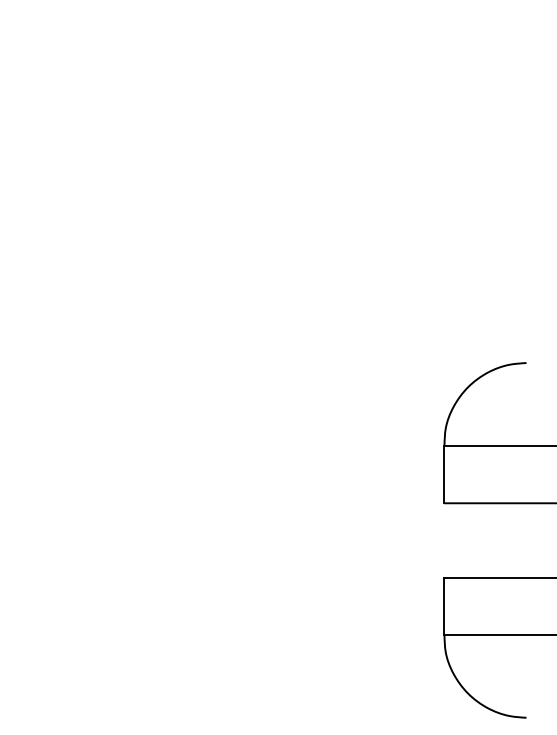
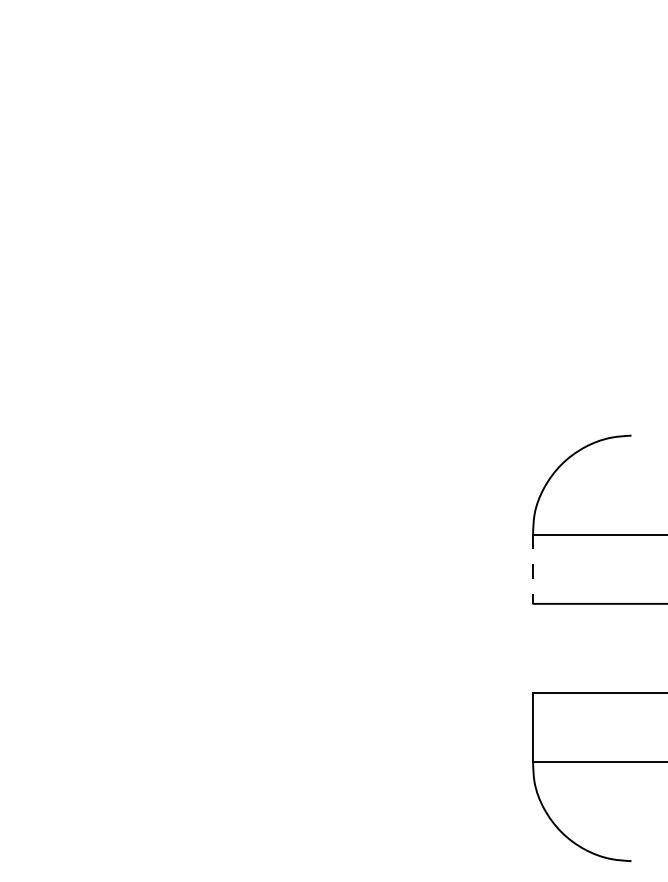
line: (443, 474) -> (532, 569), solid -> dashed

